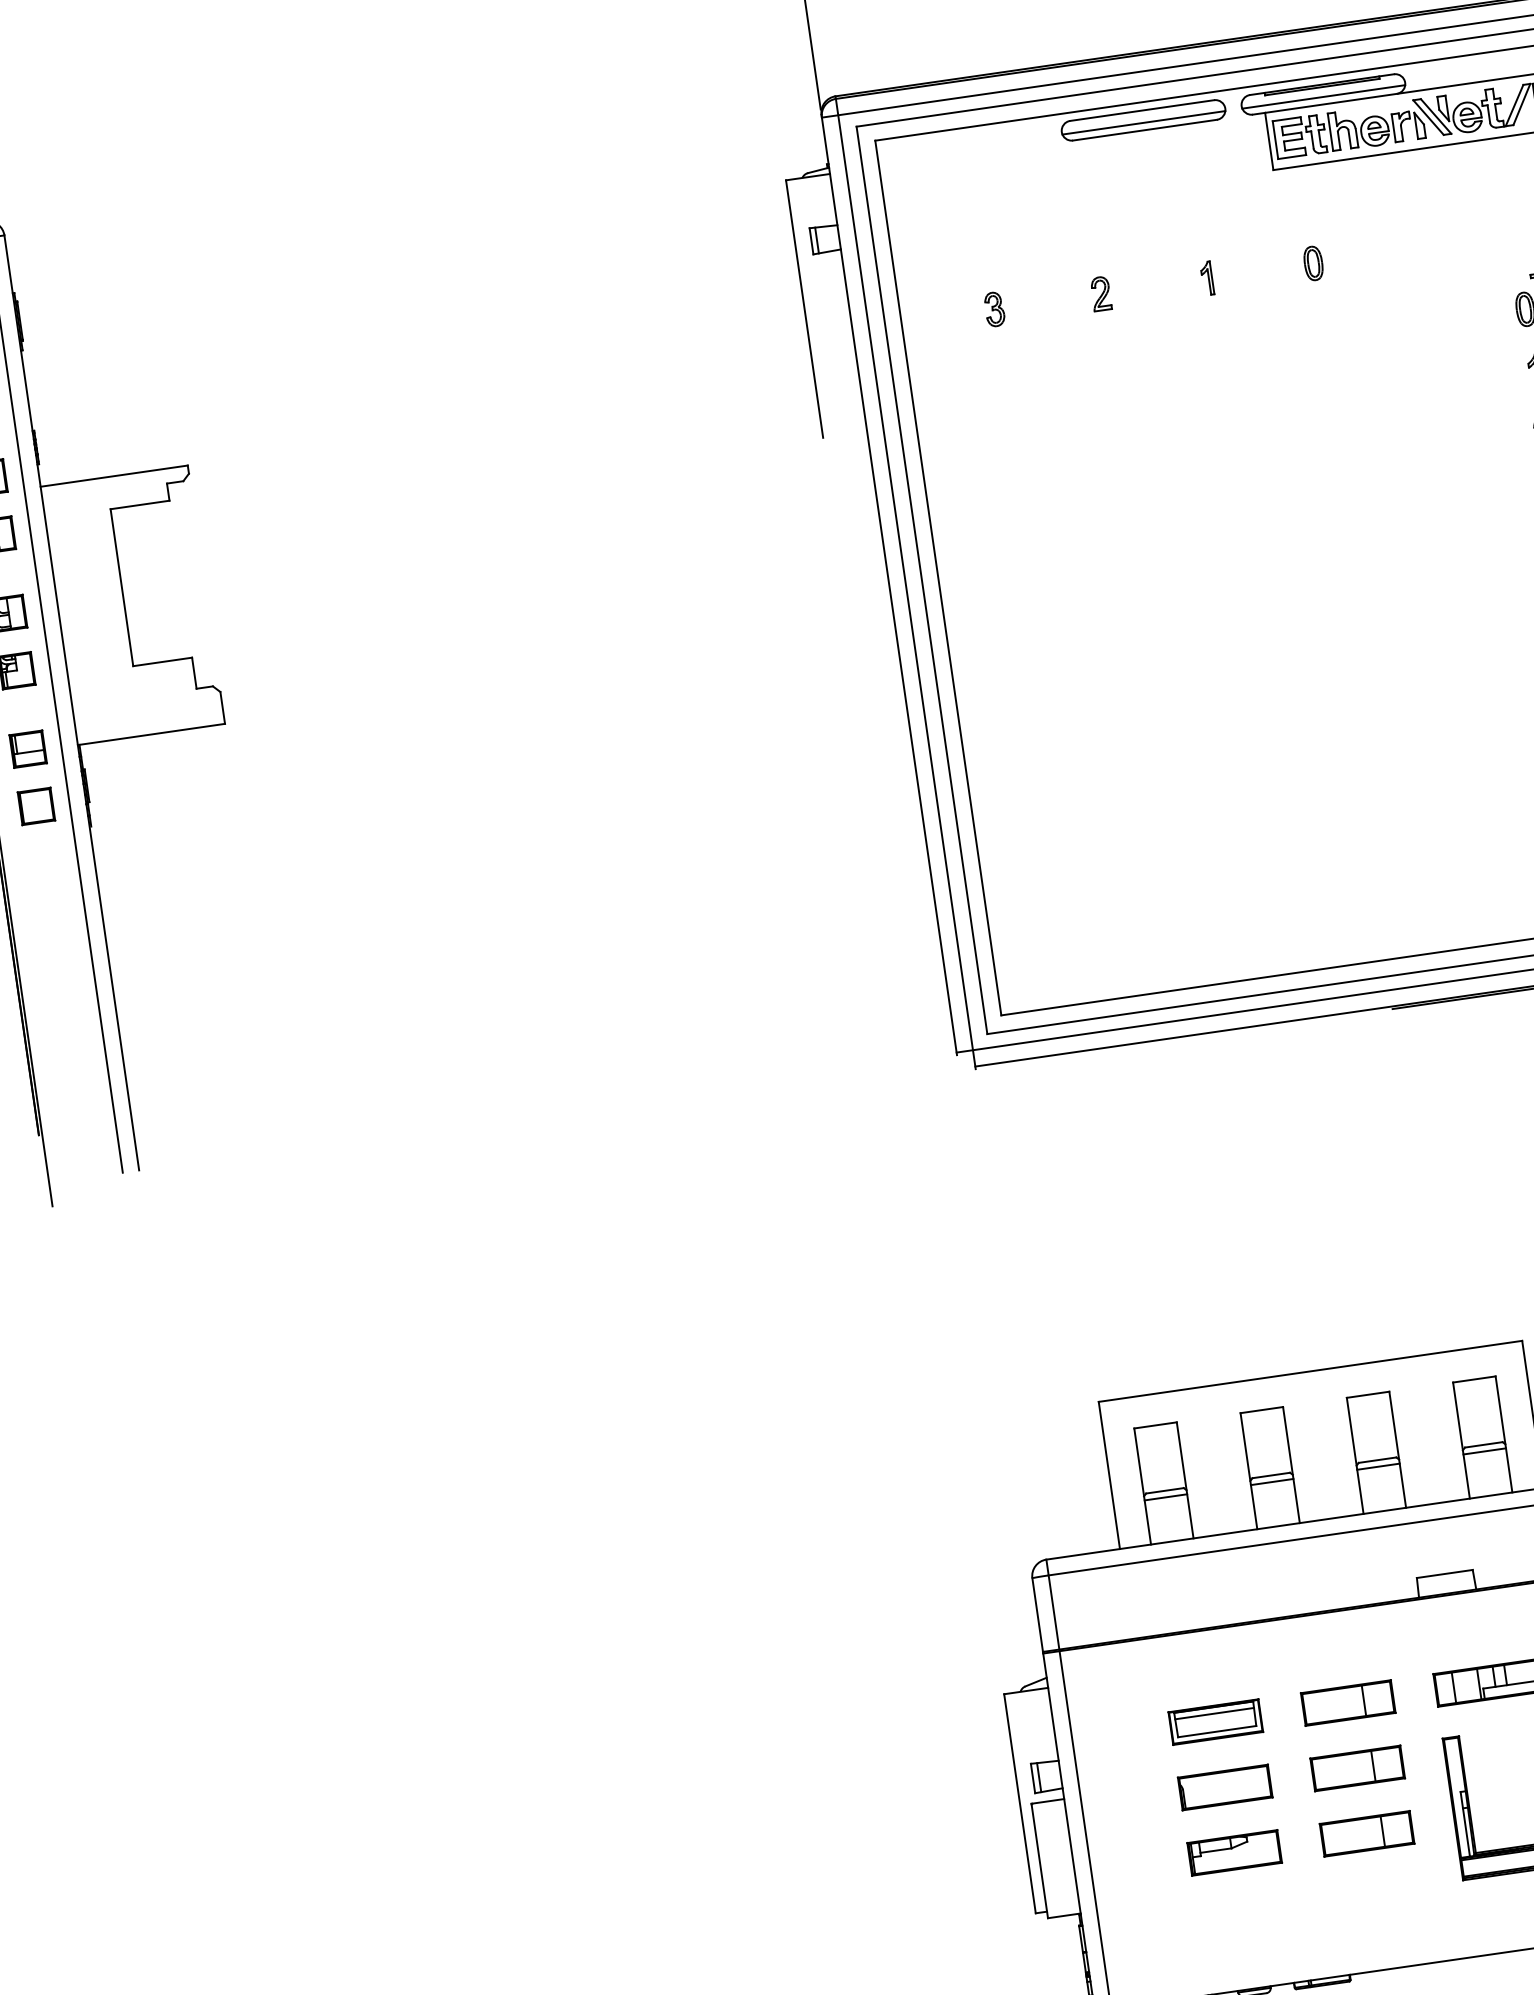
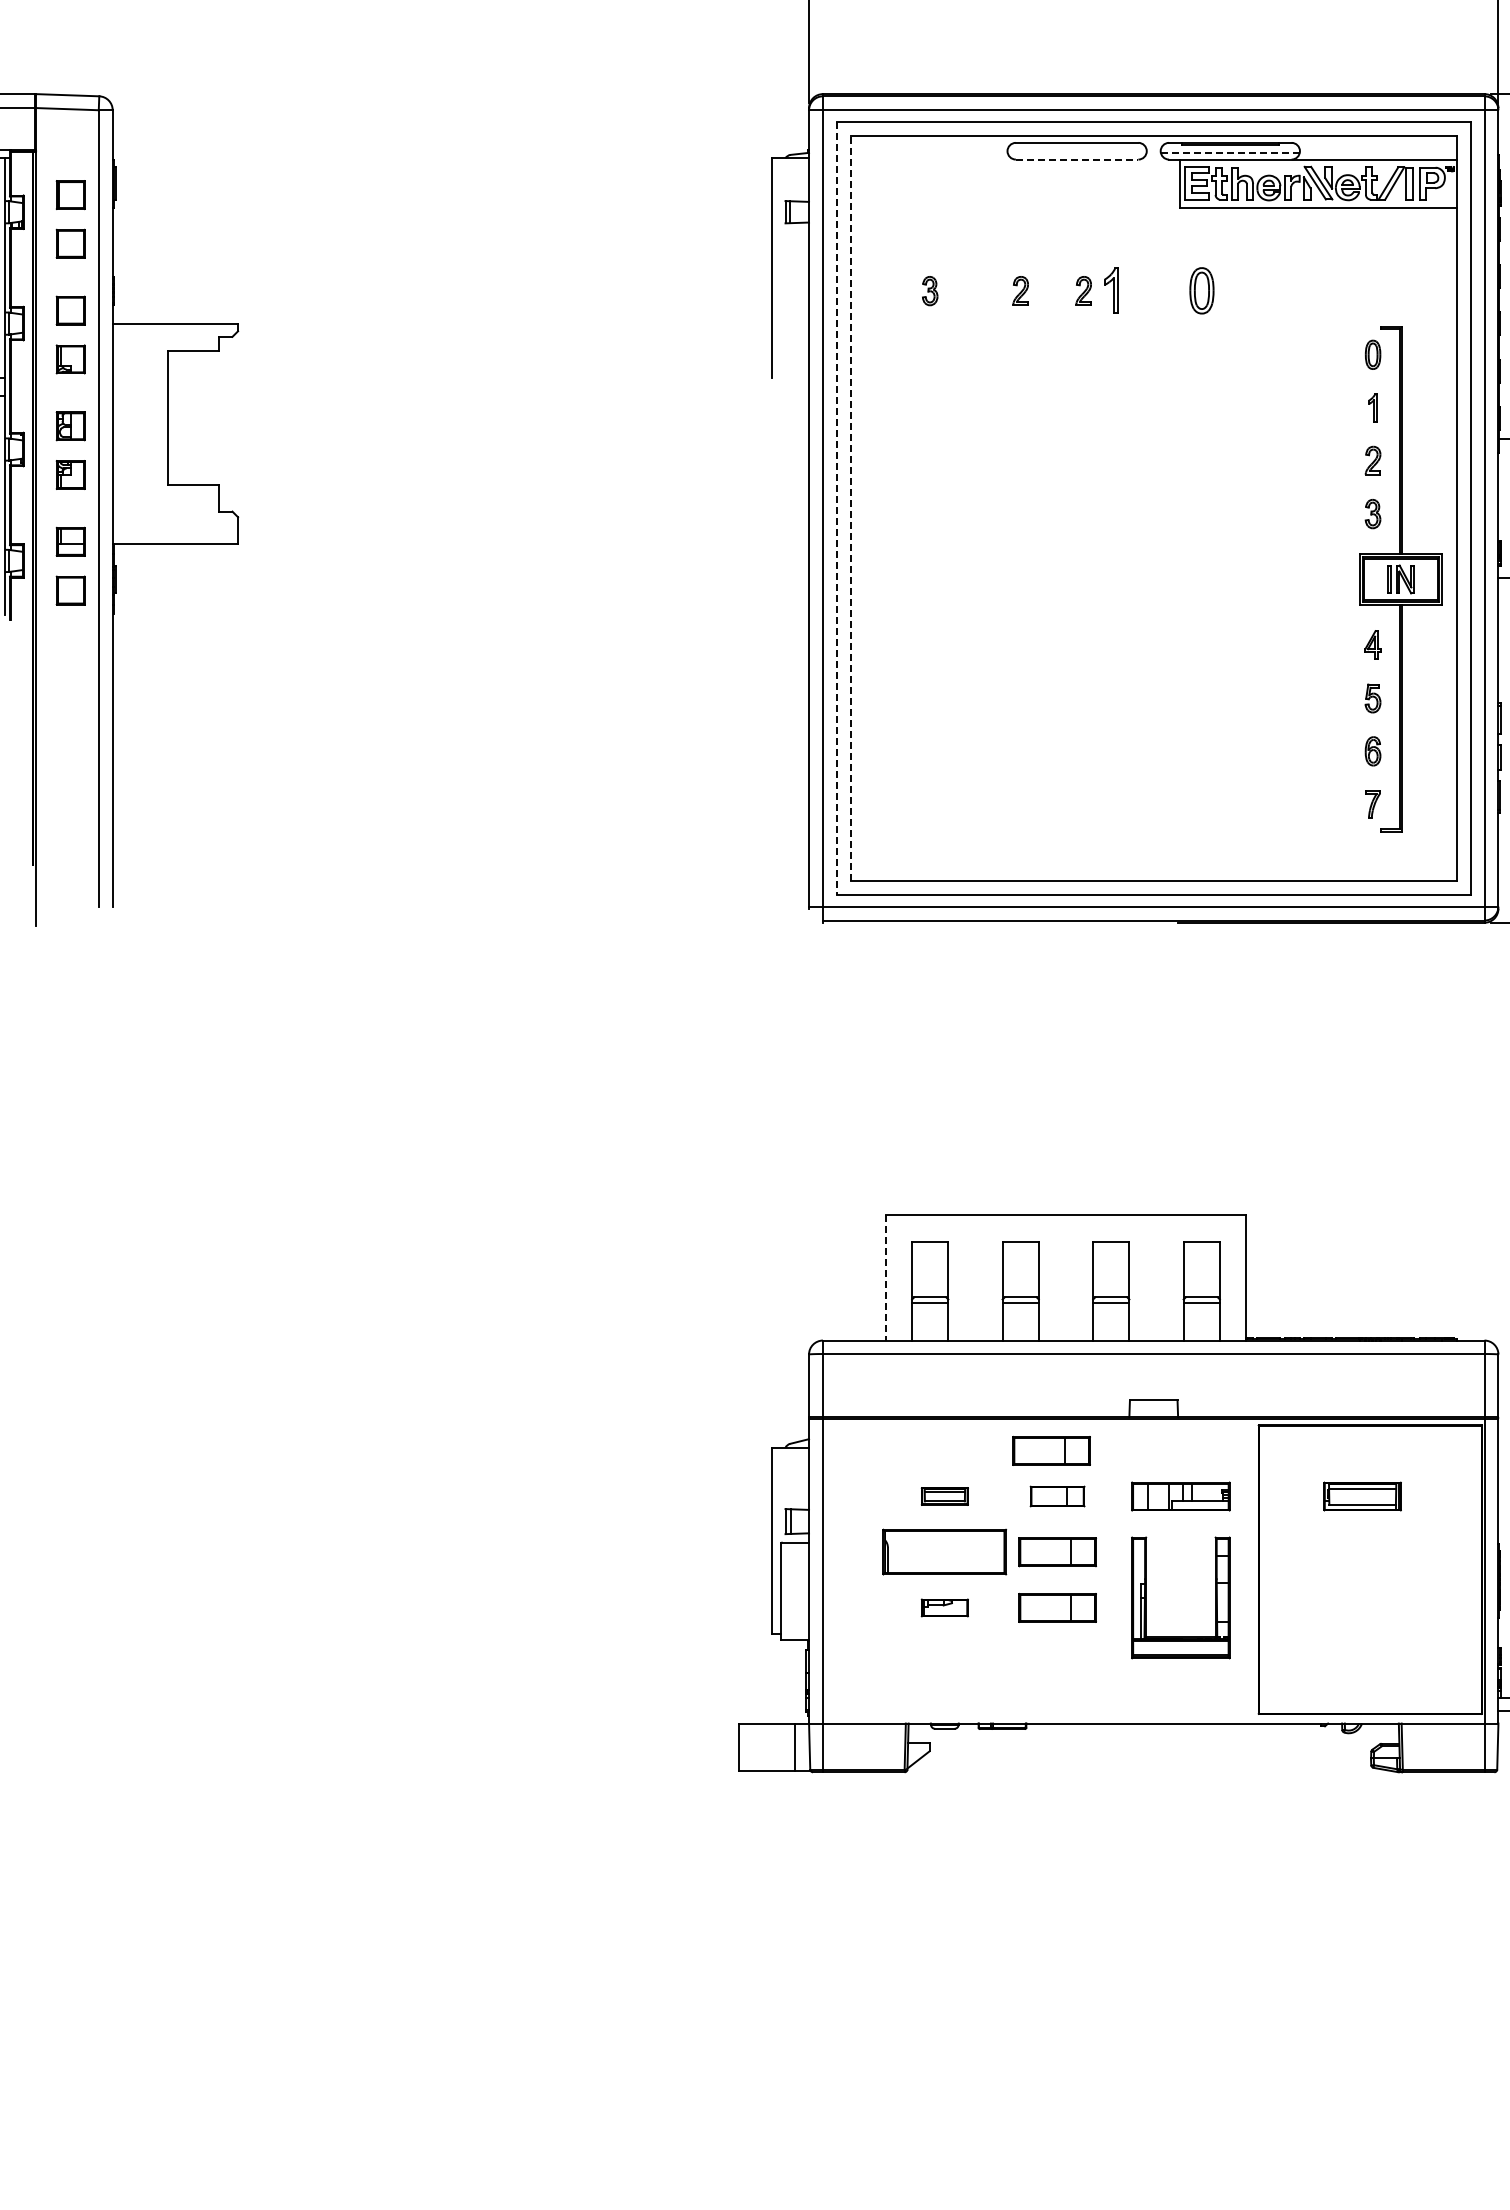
line: (1323, 97) -> (1230, 153), solid -> dashed
line: (1143, 123) -> (1076, 153), removed
line: (1145, 130) -> (1077, 159), solid -> dashed
part: (1313, 264) -> (1201, 291), size x1.6
part: (1206, 278) -> (1110, 290), size x1.6
part: (1174, 282) -> (1083, 290), added
line: (937, 578) -> (850, 508), solid -> dashed
line: (921, 580) -> (836, 508), solid -> dashed
line: (1109, 1475) -> (885, 1277), solid -> dashed
part: (1333, 1650) -> (1051, 1450), added
part: (1348, 1703) -> (1057, 1496), size x0.7
part: (1215, 1722) -> (944, 1496), size x0.6
part: (1224, 1787) -> (944, 1552), size x1.6
part: (1234, 1852) -> (944, 1607), size x0.6

